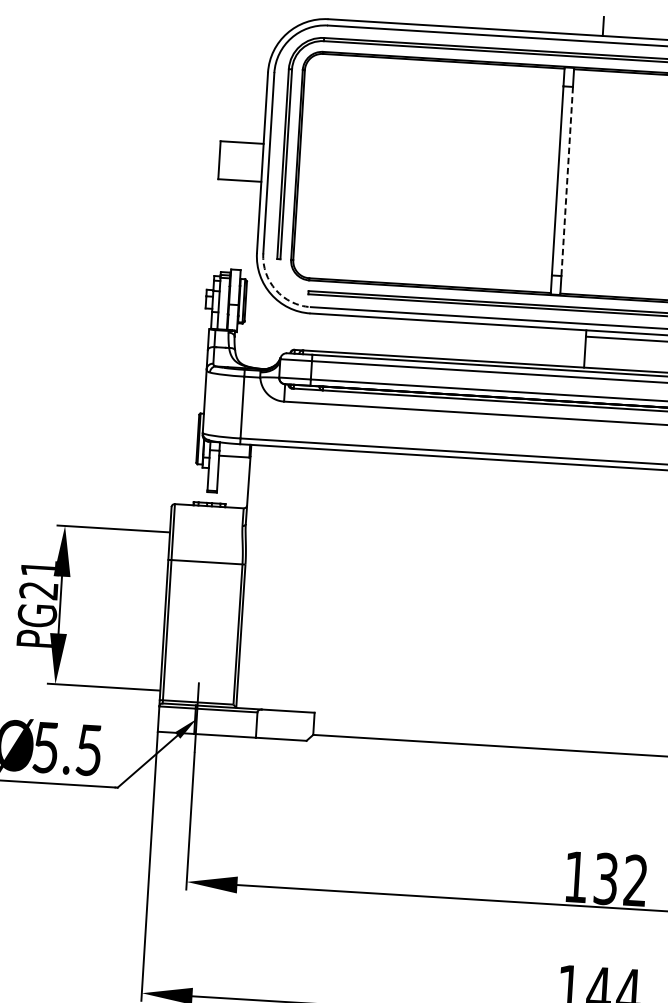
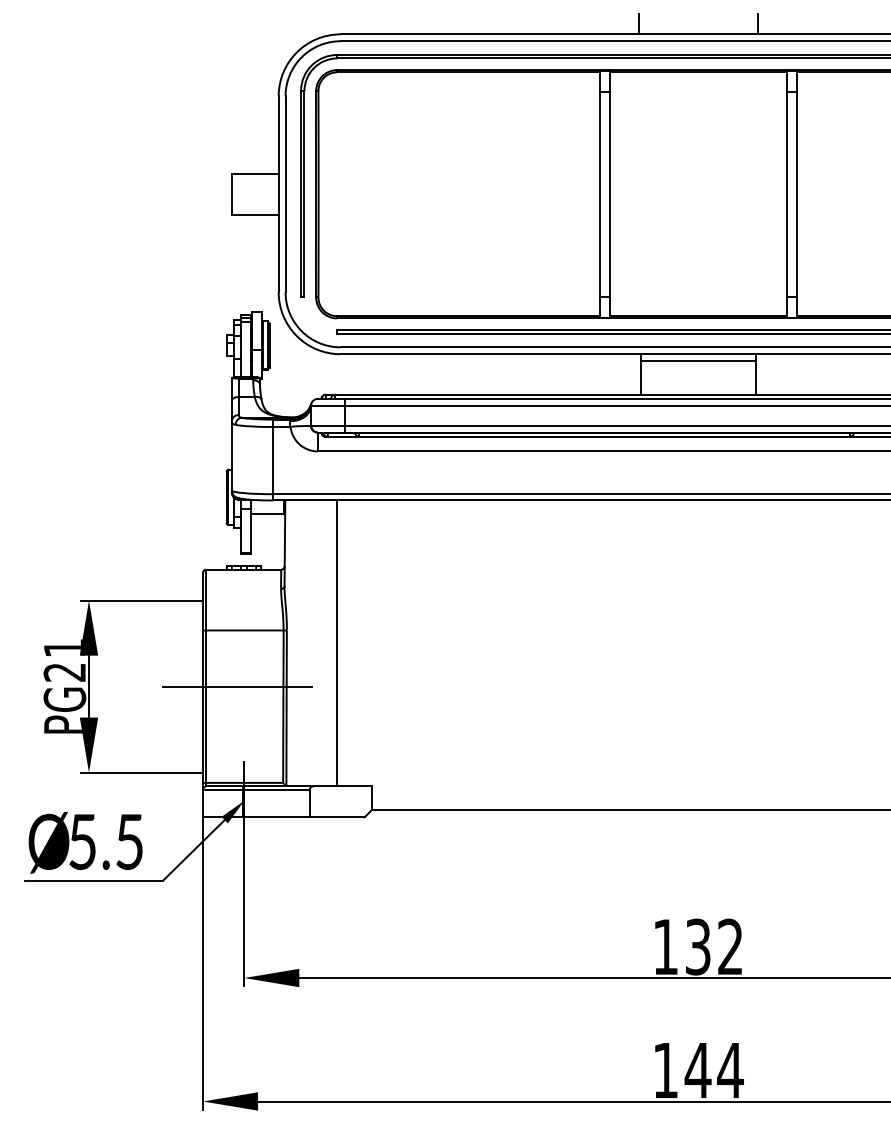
line: (566, 181) -> (609, 194), dashed -> solid
arc: (275, 290) -> (301, 331), dashed -> solid
line: (291, 579) -> (337, 643), added
line: (195, 613) -> (236, 686), added

